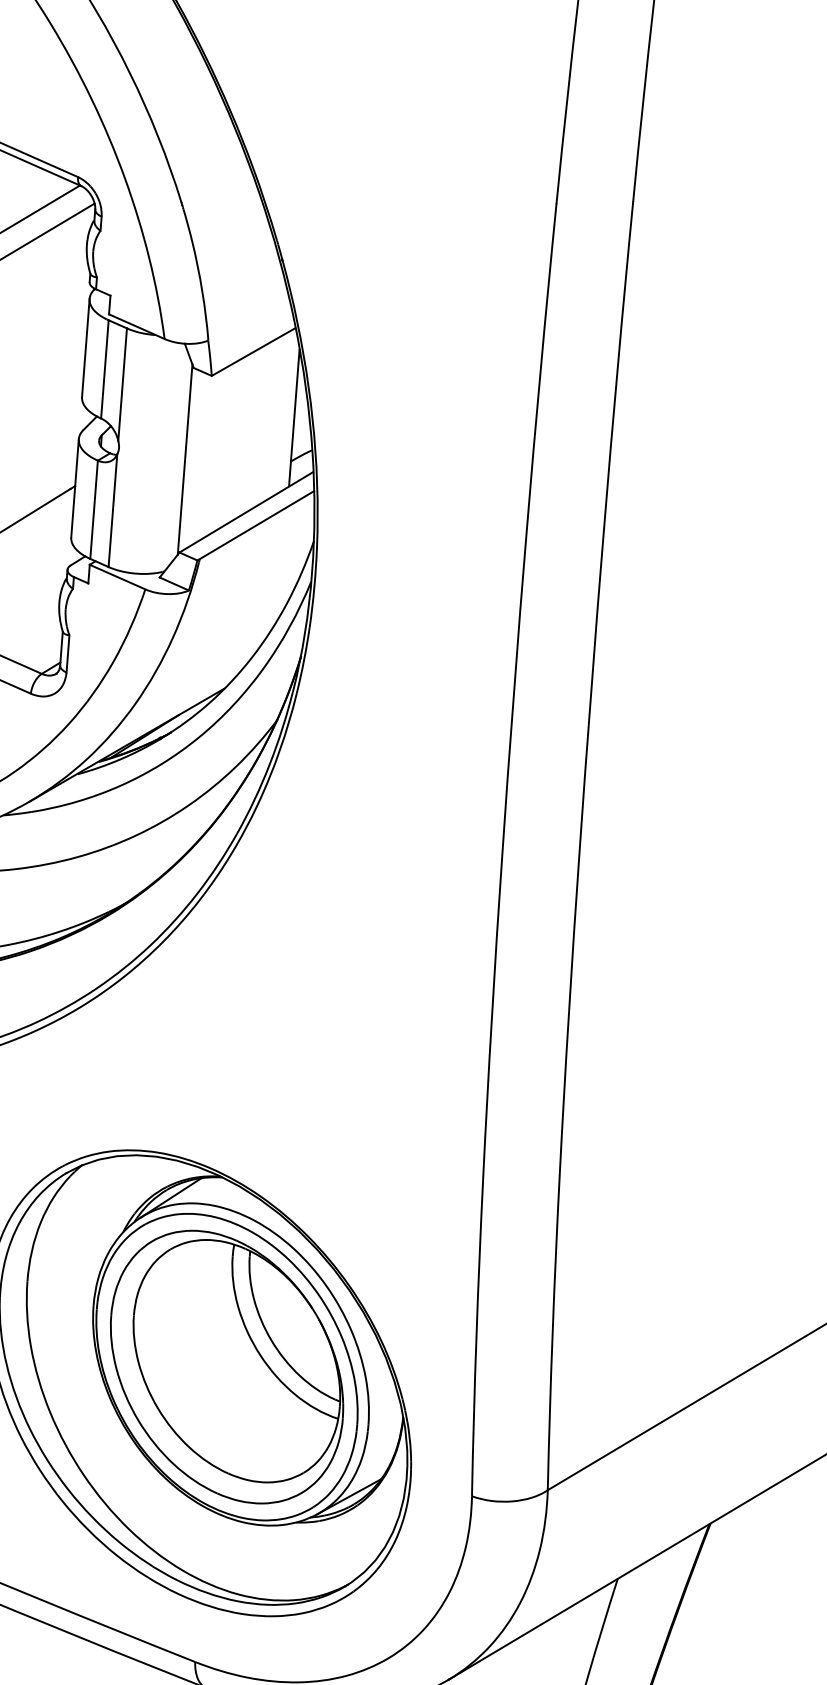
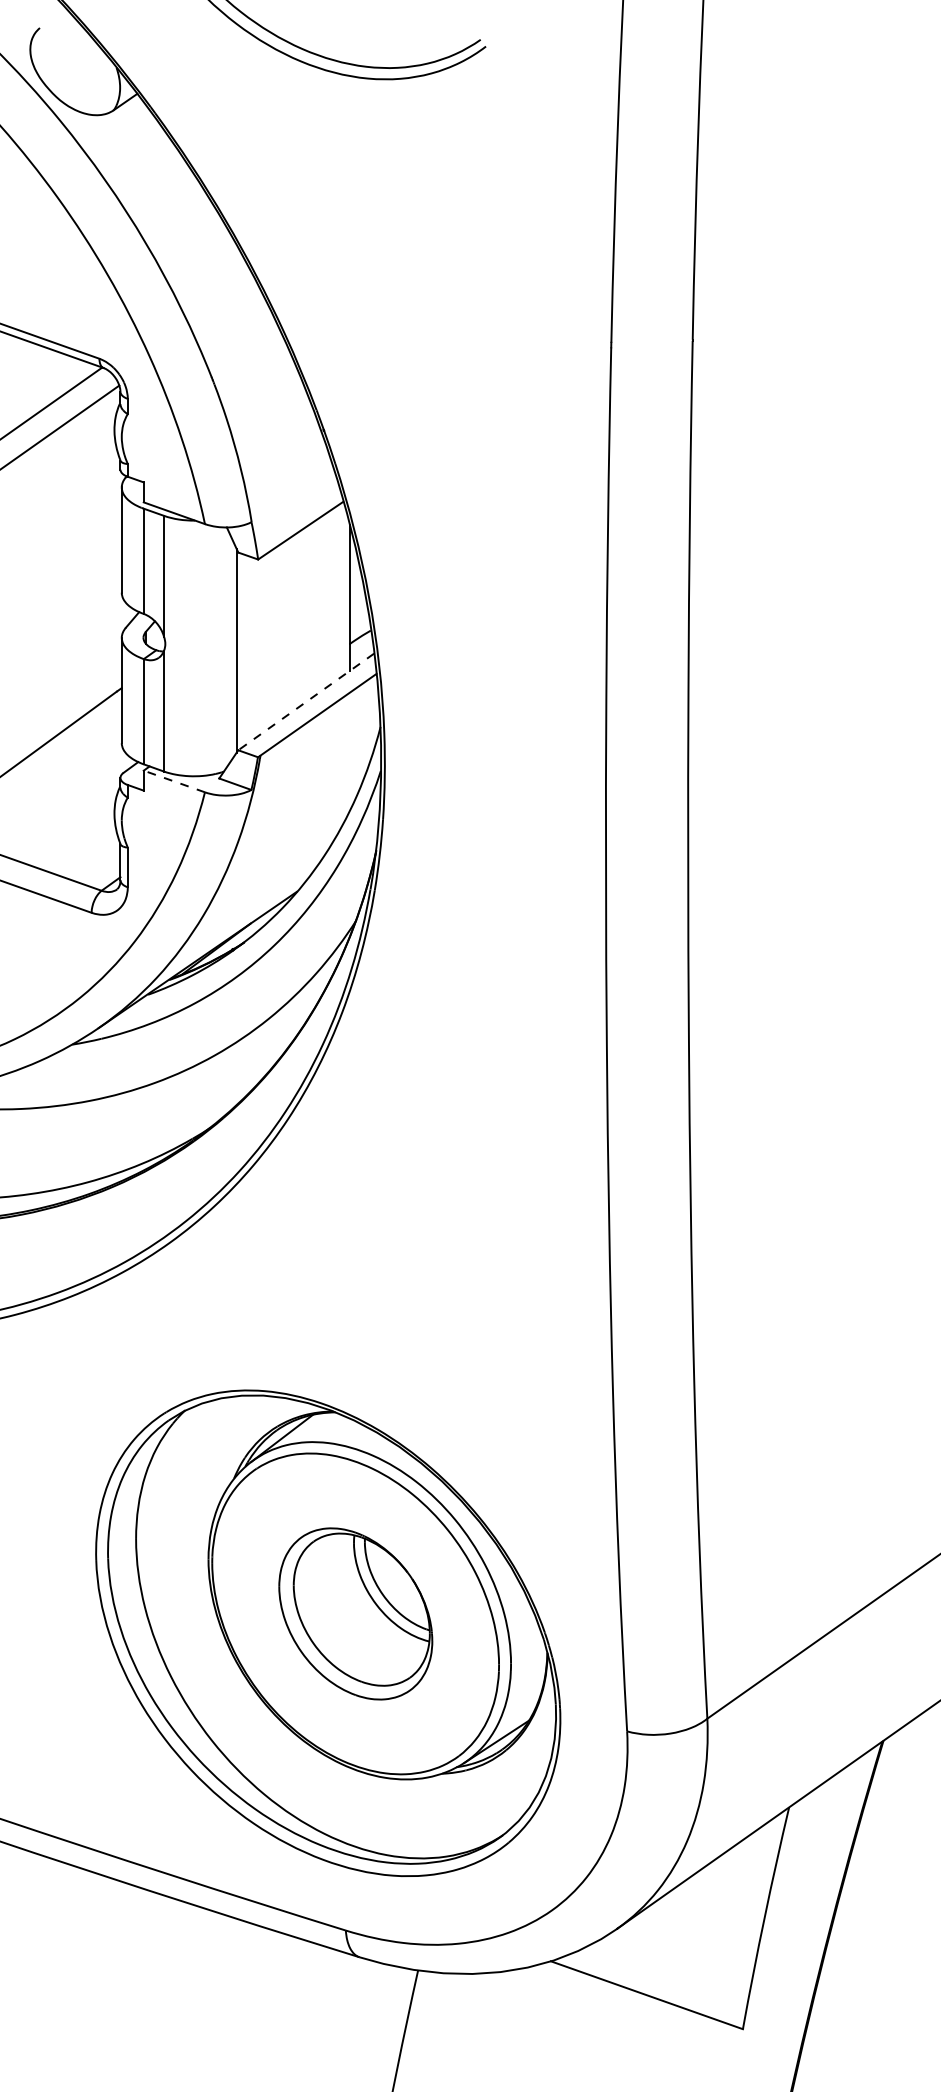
line: (245, 512) -> (305, 702), solid -> dashed
line: (116, 577) -> (173, 781), solid -> dashed
part: (226, 1366) -> (355, 1613), size x0.6

